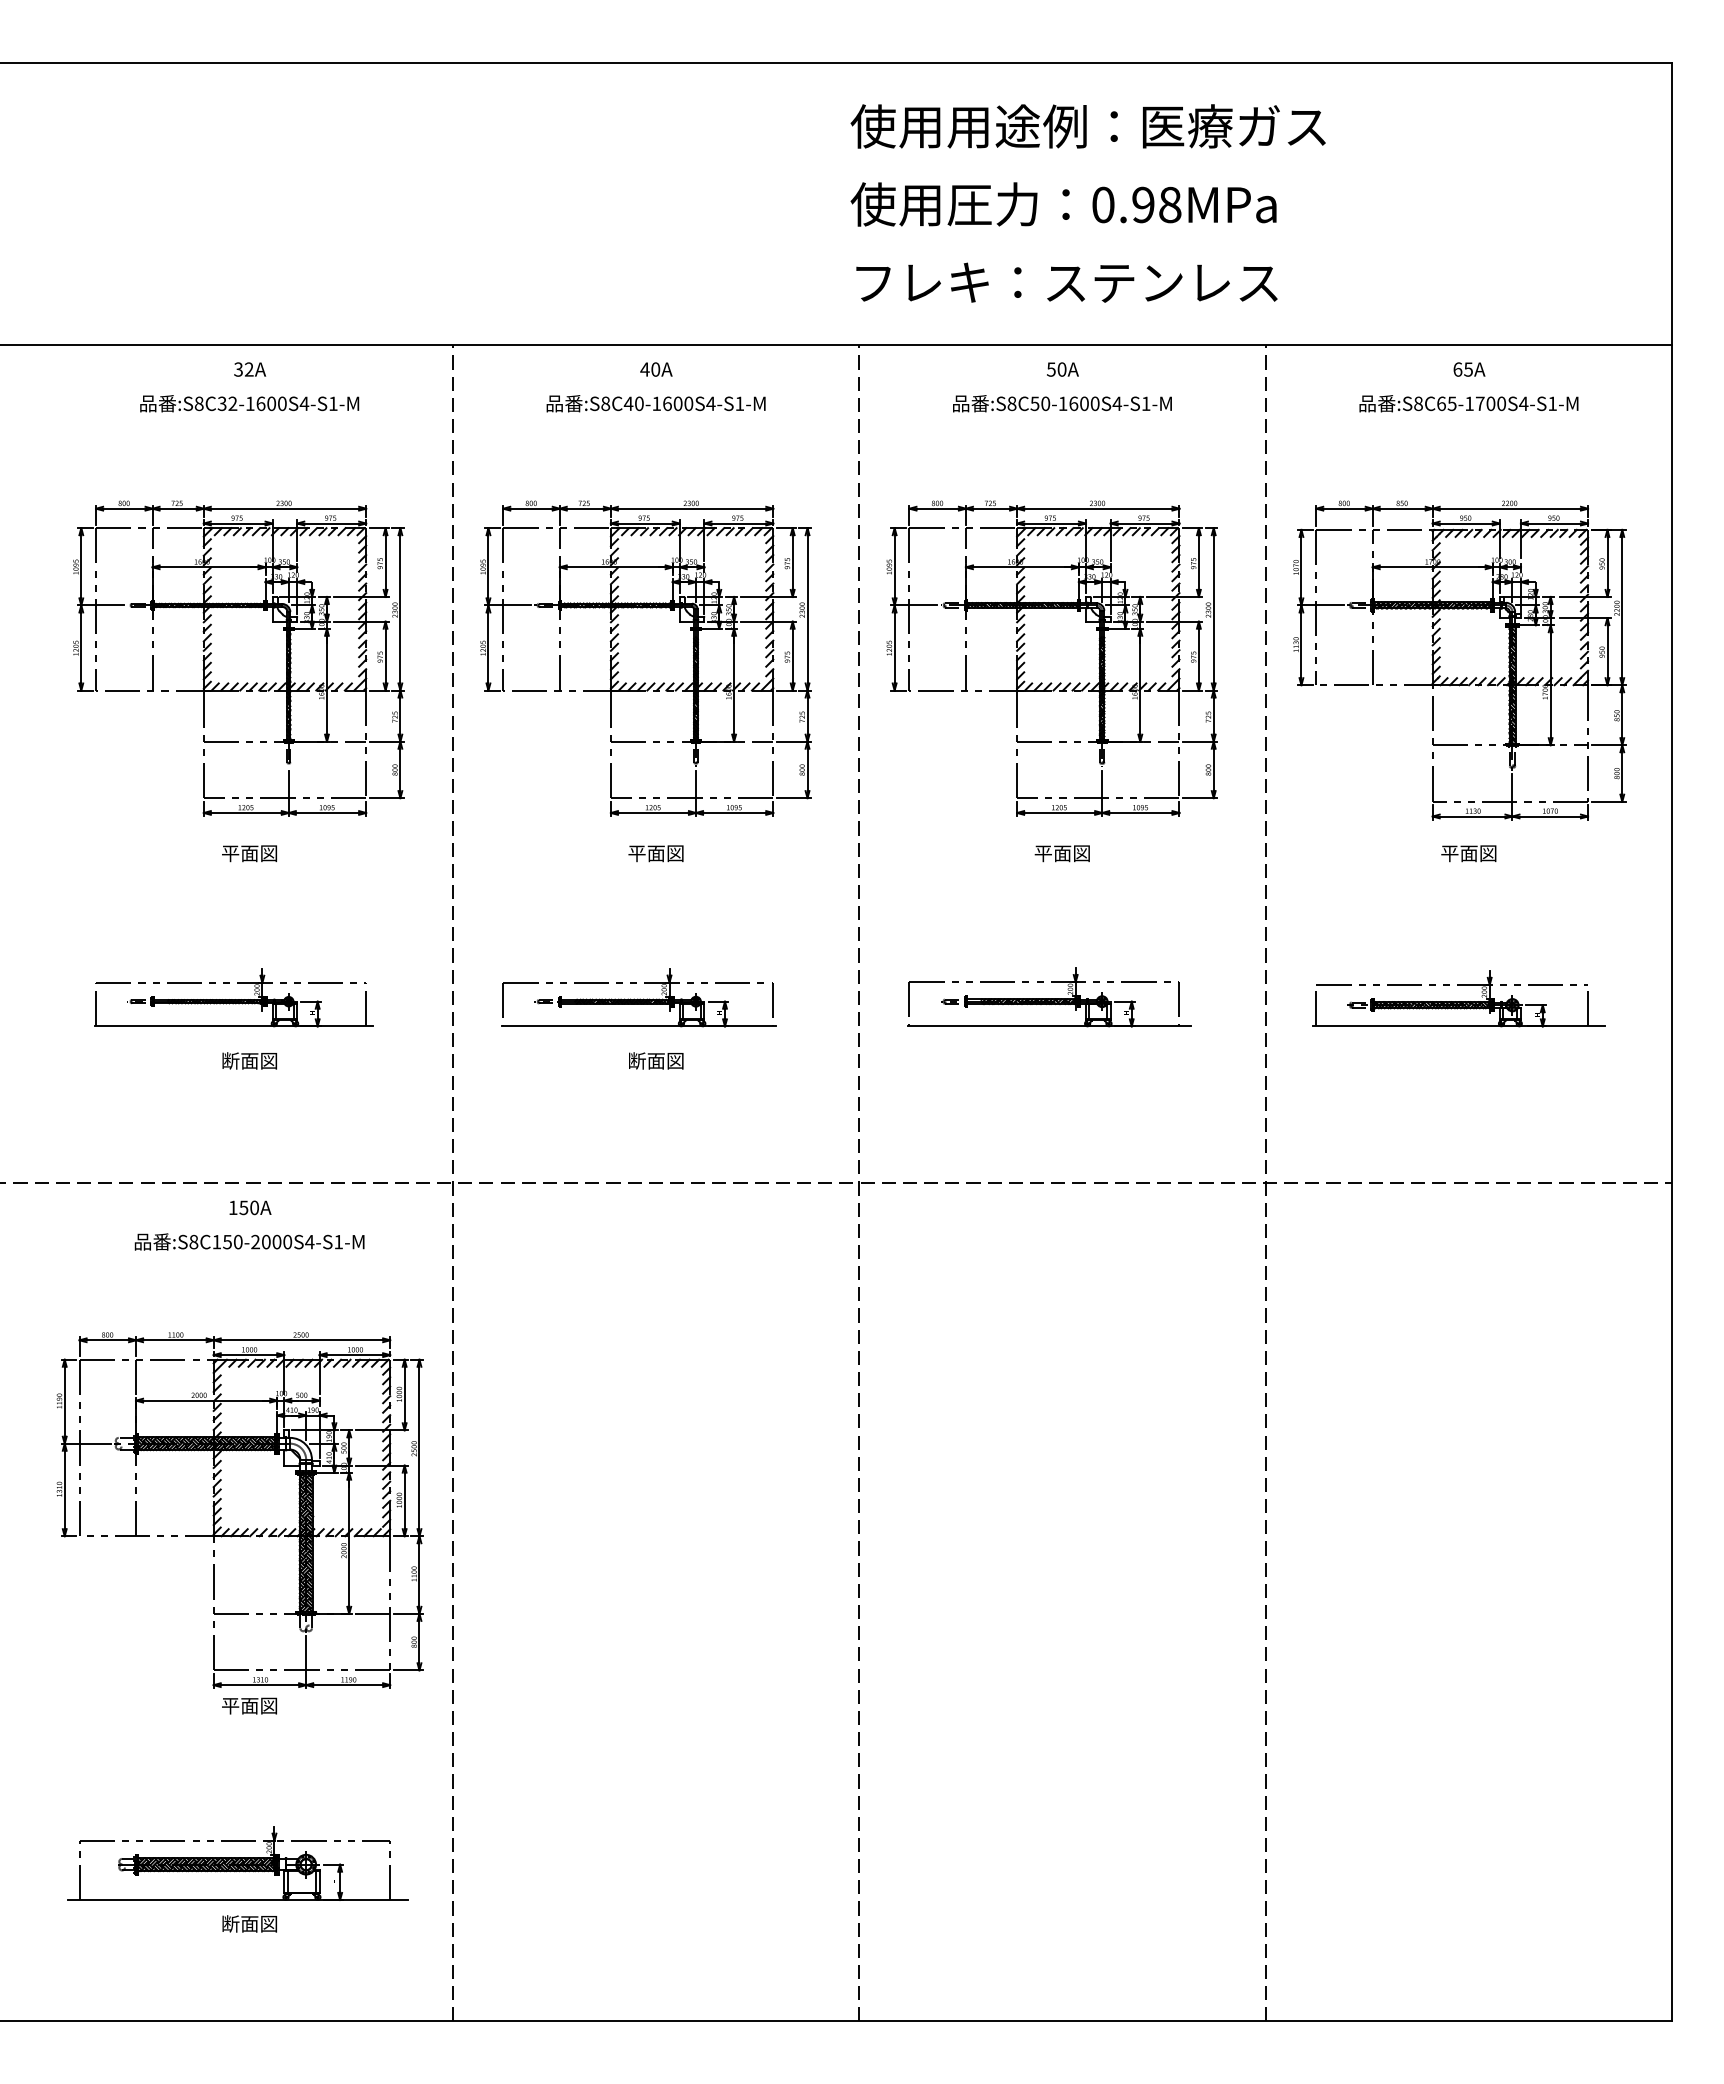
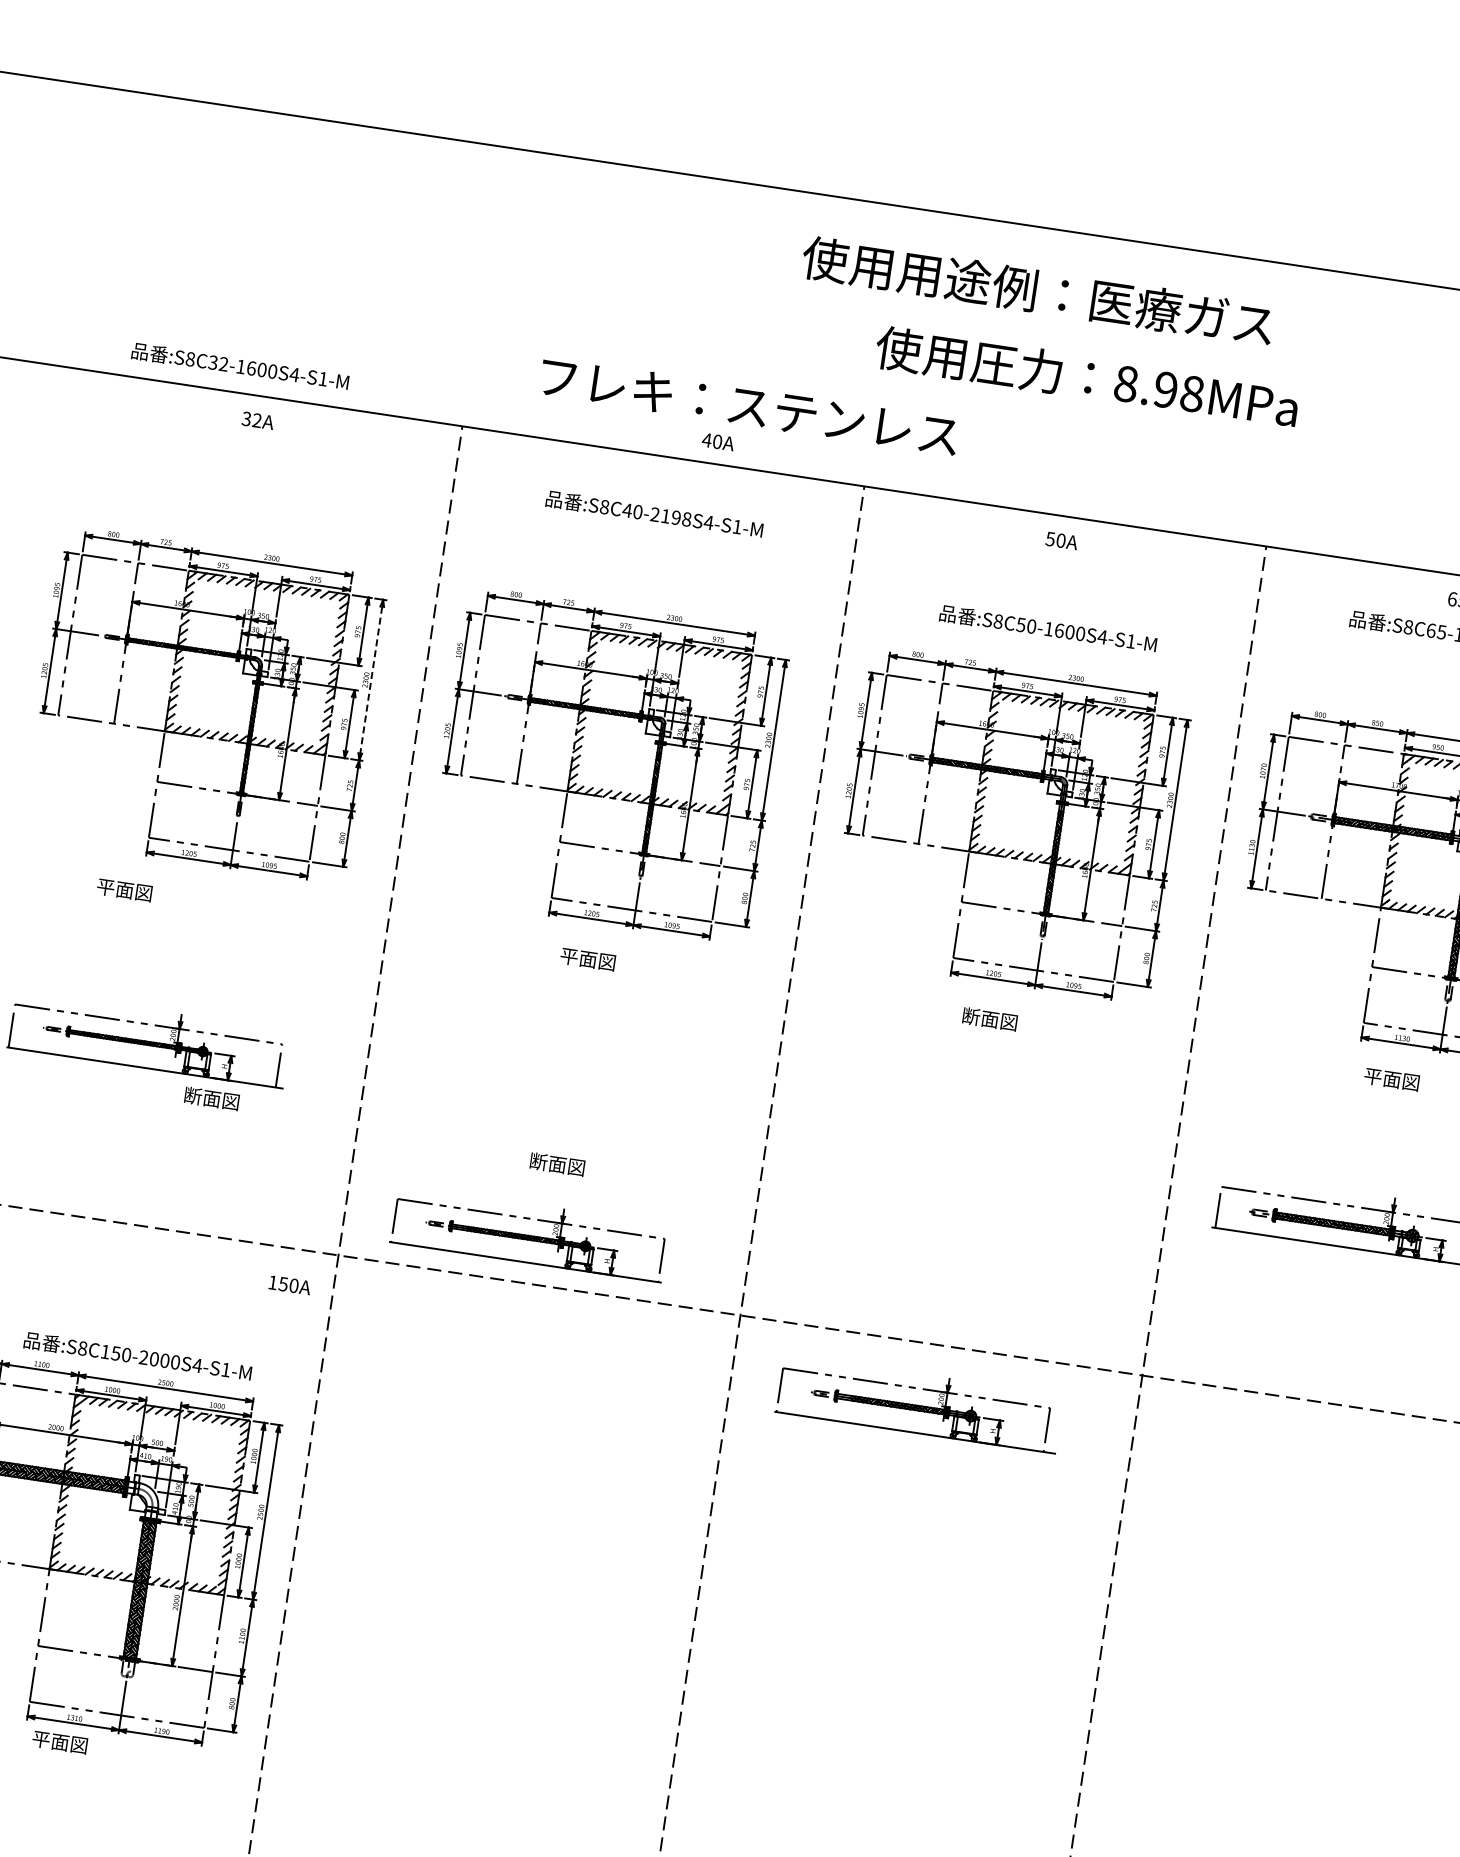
text: (1087, 126) -> (1037, 291), moved
text: (1103, 204) -> (1126, 383), 0.98MPa -> 8.98MPa
text: (1066, 282) -> (748, 406), moved
text: (656, 369) -> (718, 441), moved
text: (249, 403) -> (240, 366), moved
text: (672, 403) -> (670, 516), :S8C40-1600S4-S1-M -> :S8C40-2198S4-S1-M
text: (1062, 403) -> (1048, 628), moved
line: (400, 609) -> (371, 680), solid -> dashed
text: (249, 853) -> (124, 890), moved
text: (1043, 853) -> (971, 1016), 平面図 -> 断面図
part: (638, 997) -> (529, 1233), moved
part: (1049, 997) -> (919, 1404), moved
text: (249, 1060) -> (211, 1098), moved
text: (250, 1207) -> (290, 1284), moved
text: (249, 1241) -> (137, 1356), moved

